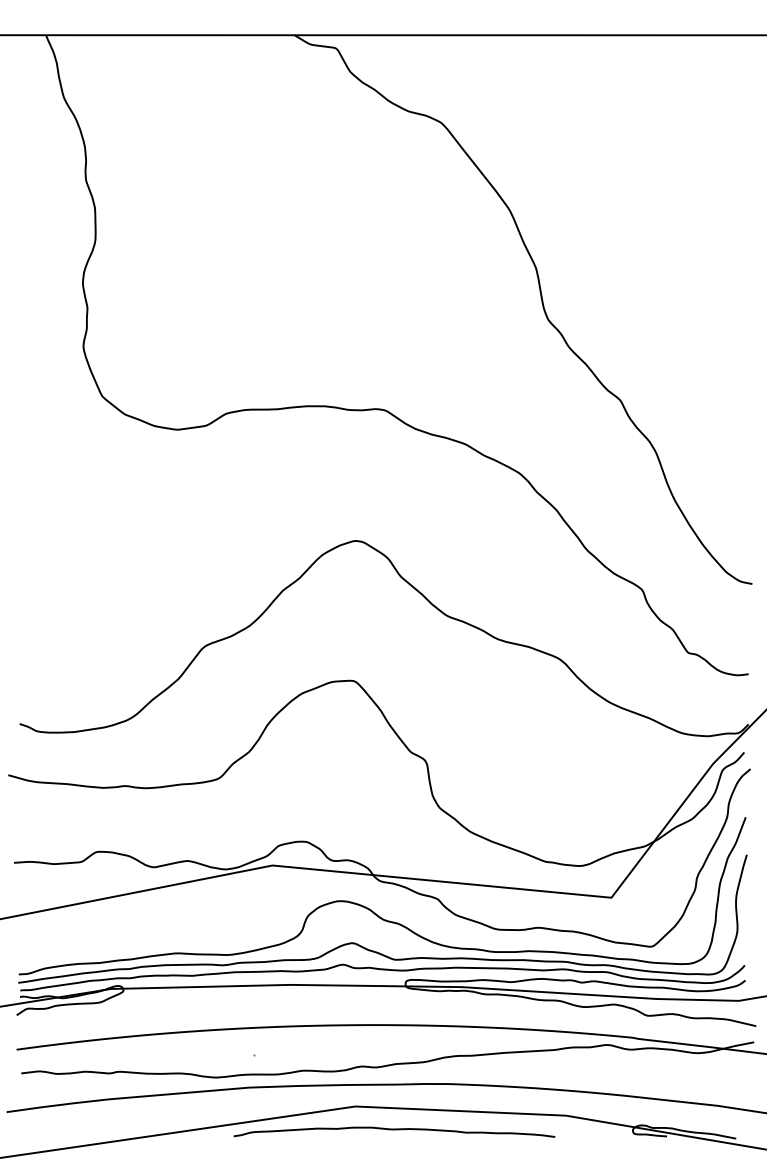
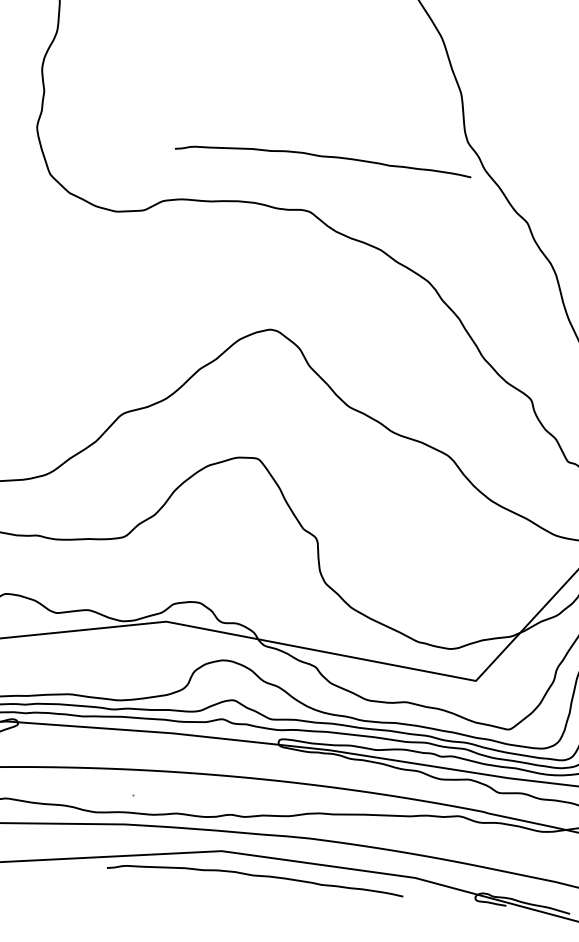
curve: (394, 350) -> (323, 157), added

